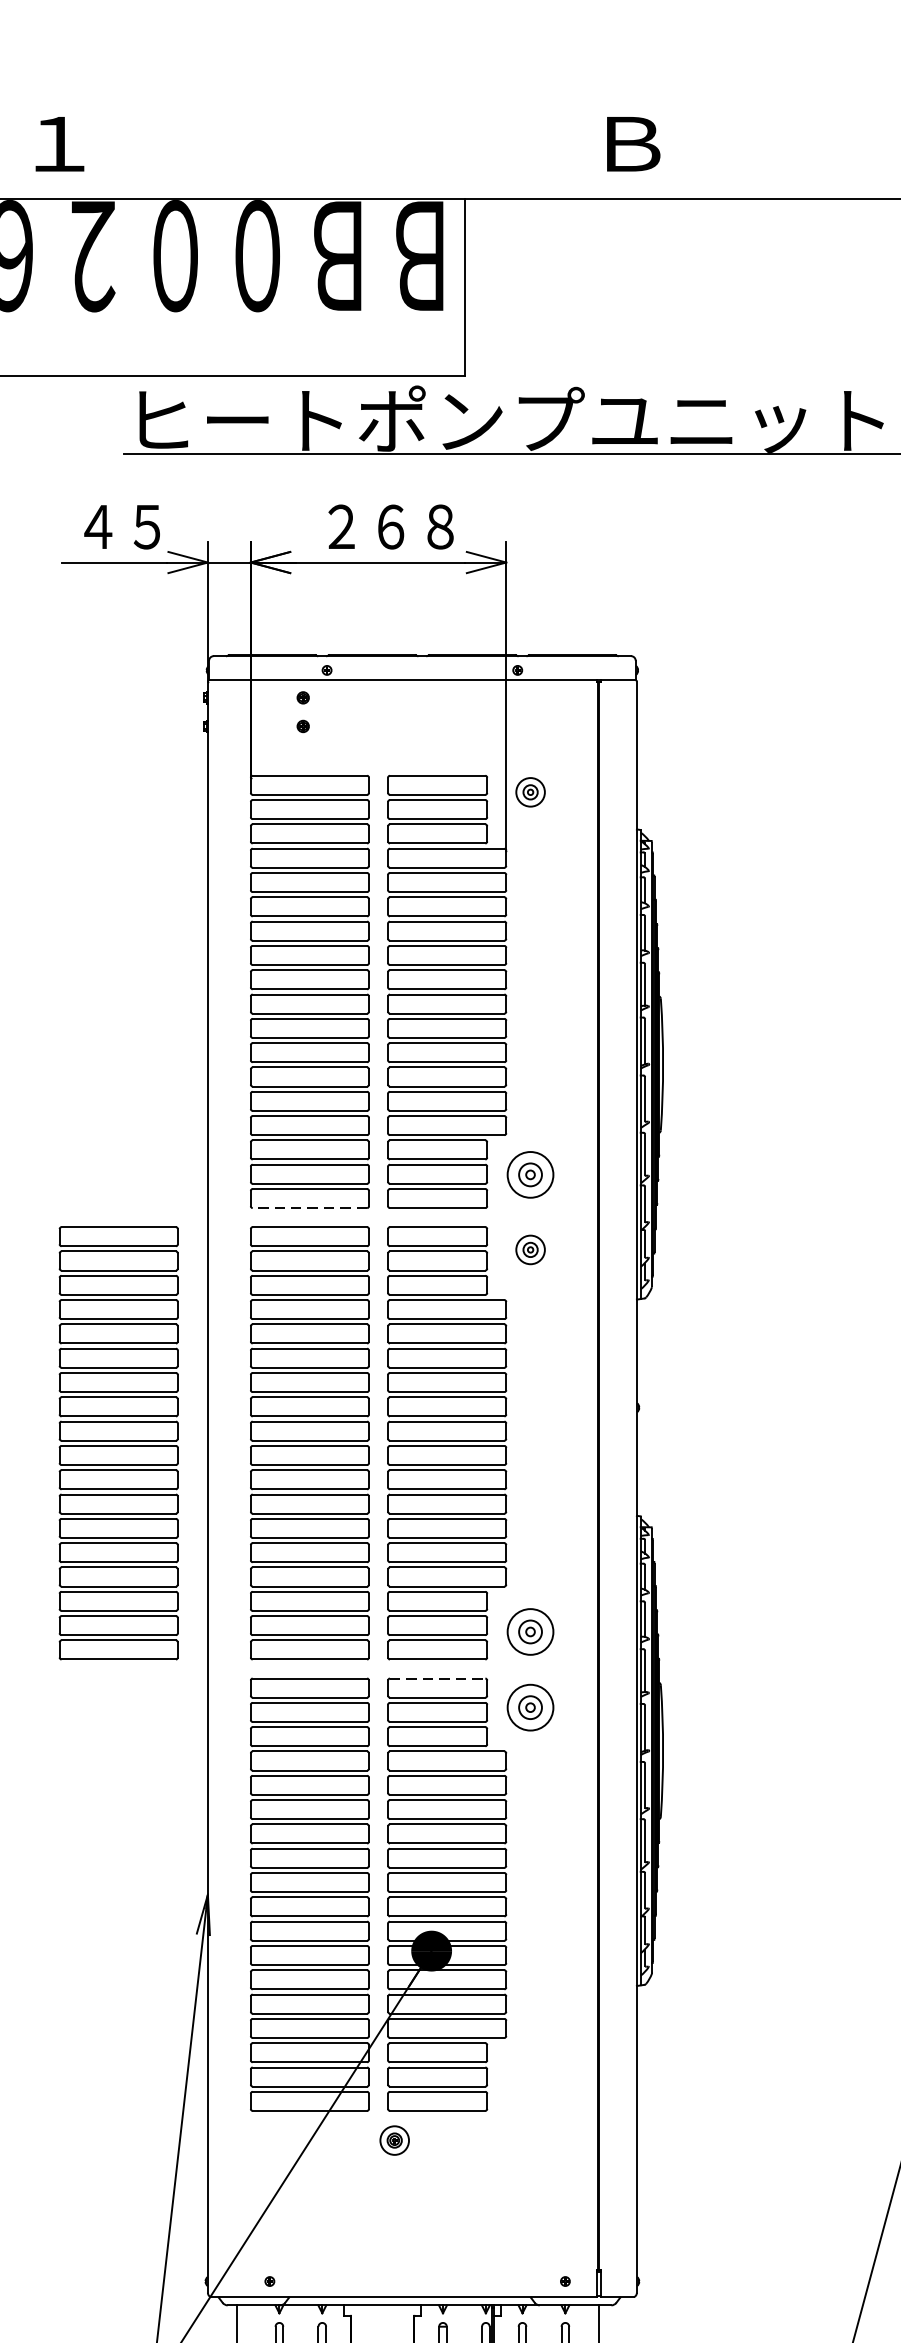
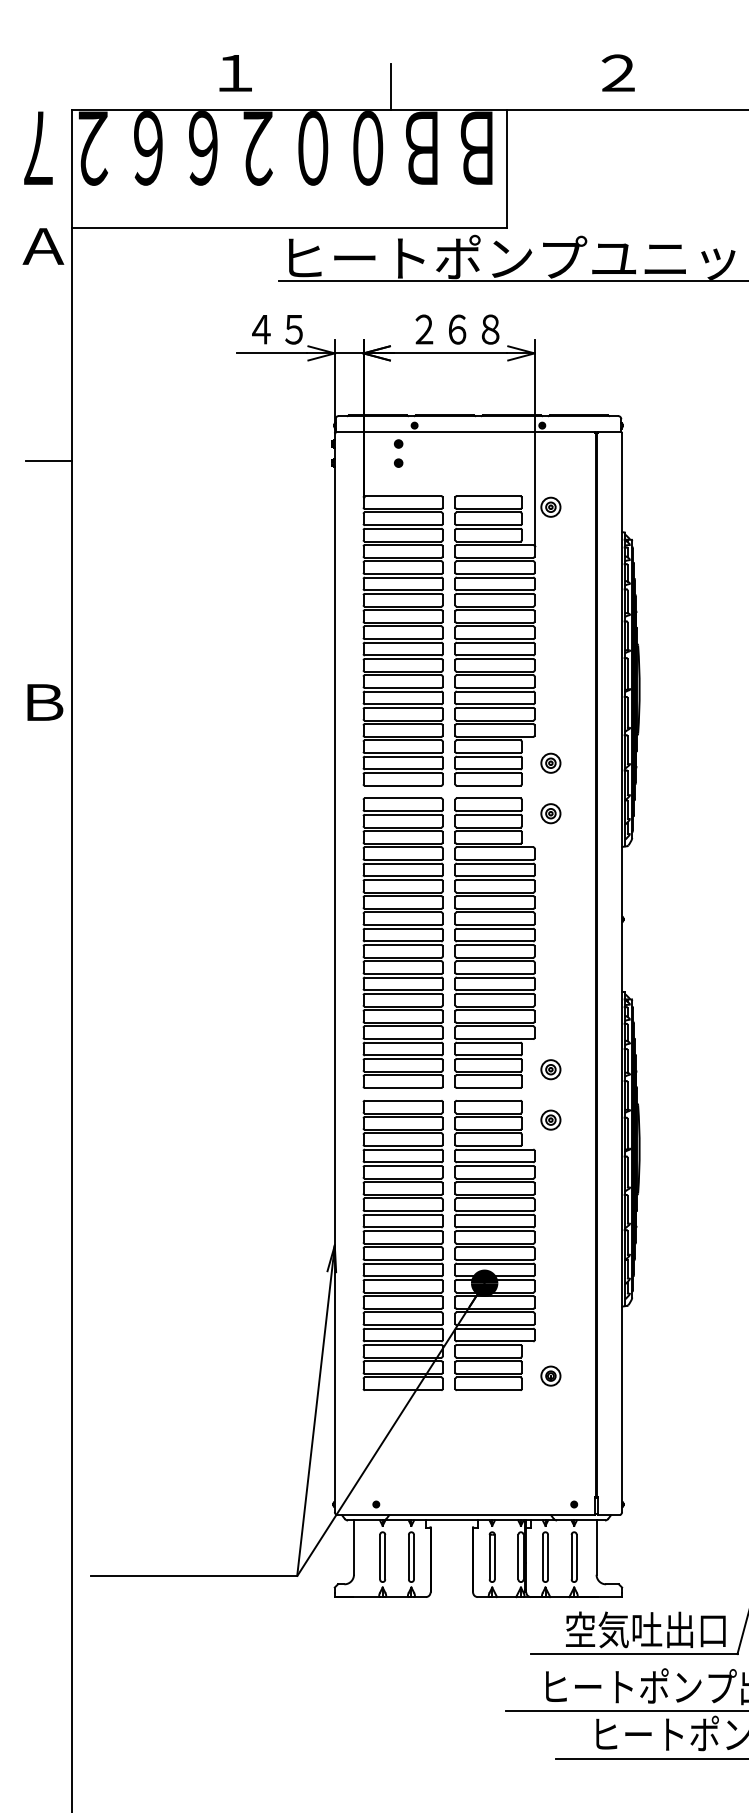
text: (633, 143) -> (619, 72), Ｂ -> ２
line: (292, 163) -> (391, 86), added
part: (529, 1173) -> (550, 762), size x0.62
line: (308, 1207) -> (402, 785), dashed -> solid
part: (117, 1442) -> (274, 942), removed
part: (529, 1631) -> (550, 1069), size x0.62
line: (437, 1678) -> (488, 1100), dashed -> solid
part: (529, 1706) -> (550, 1119), size x0.62
part: (394, 2139) -> (550, 1375), moved

